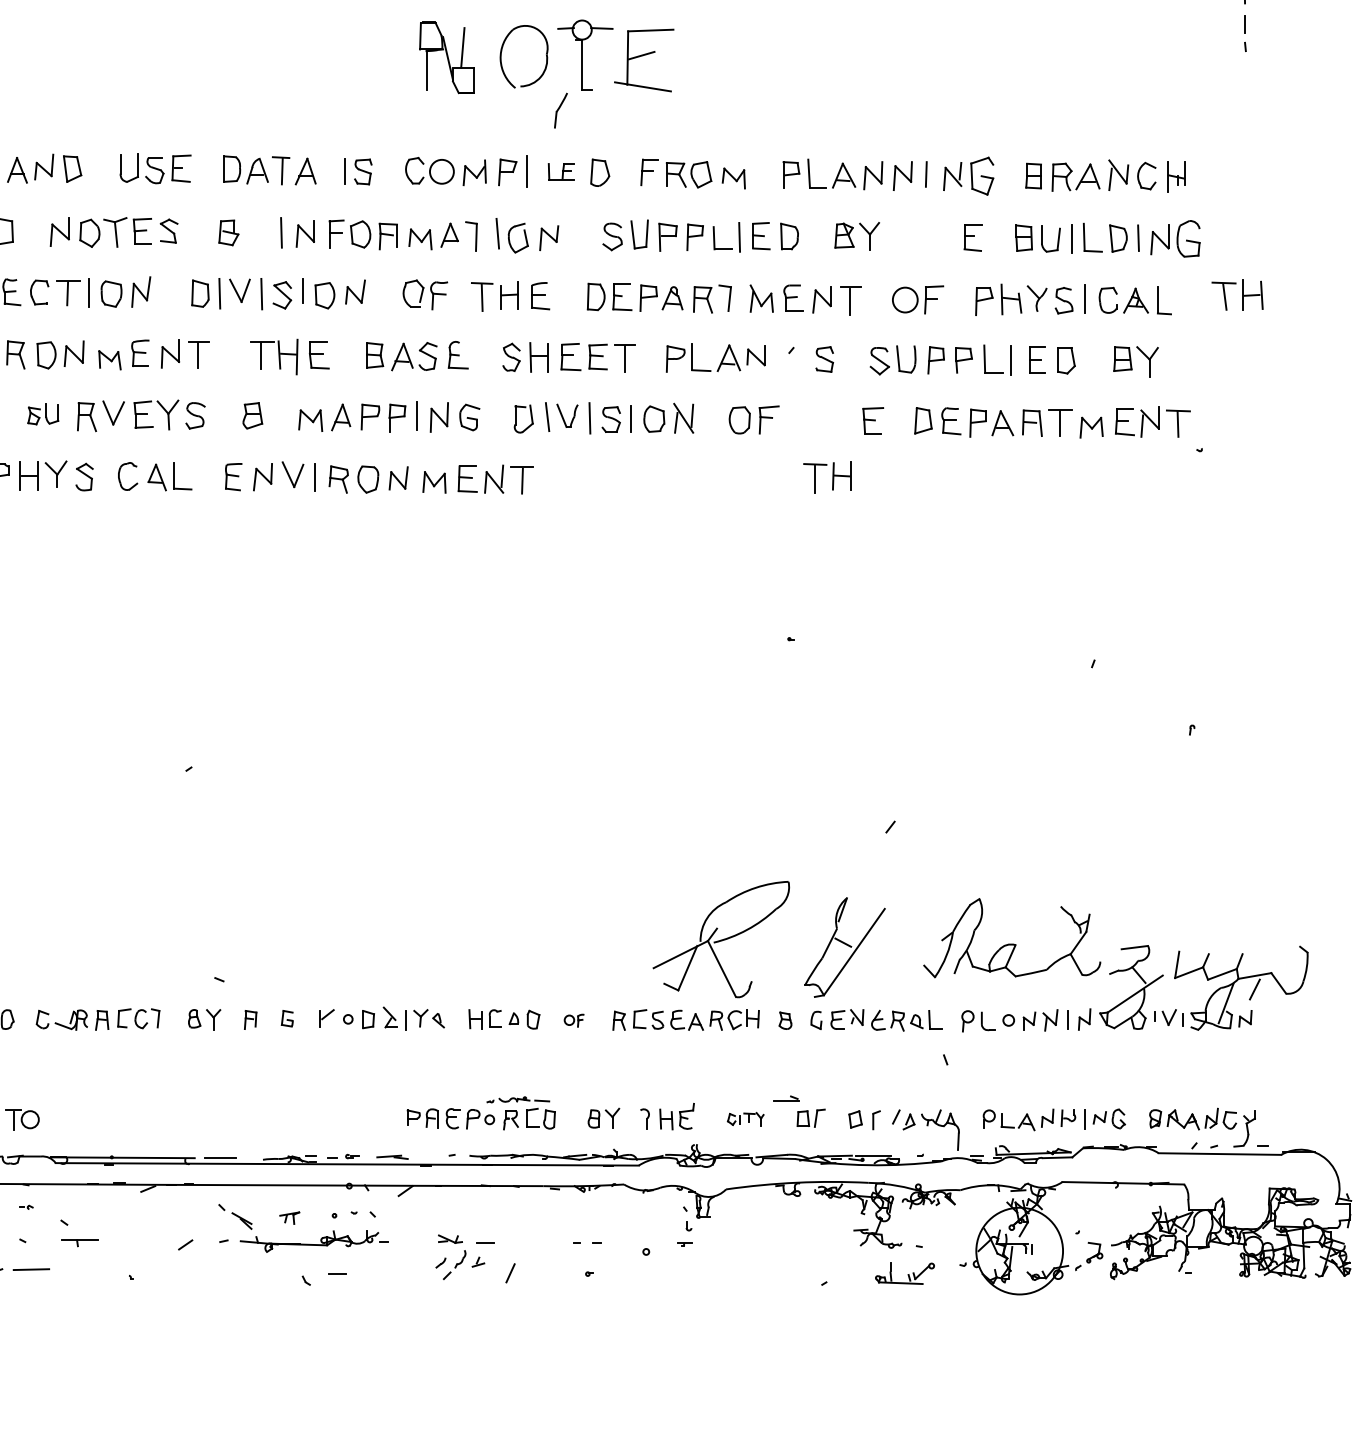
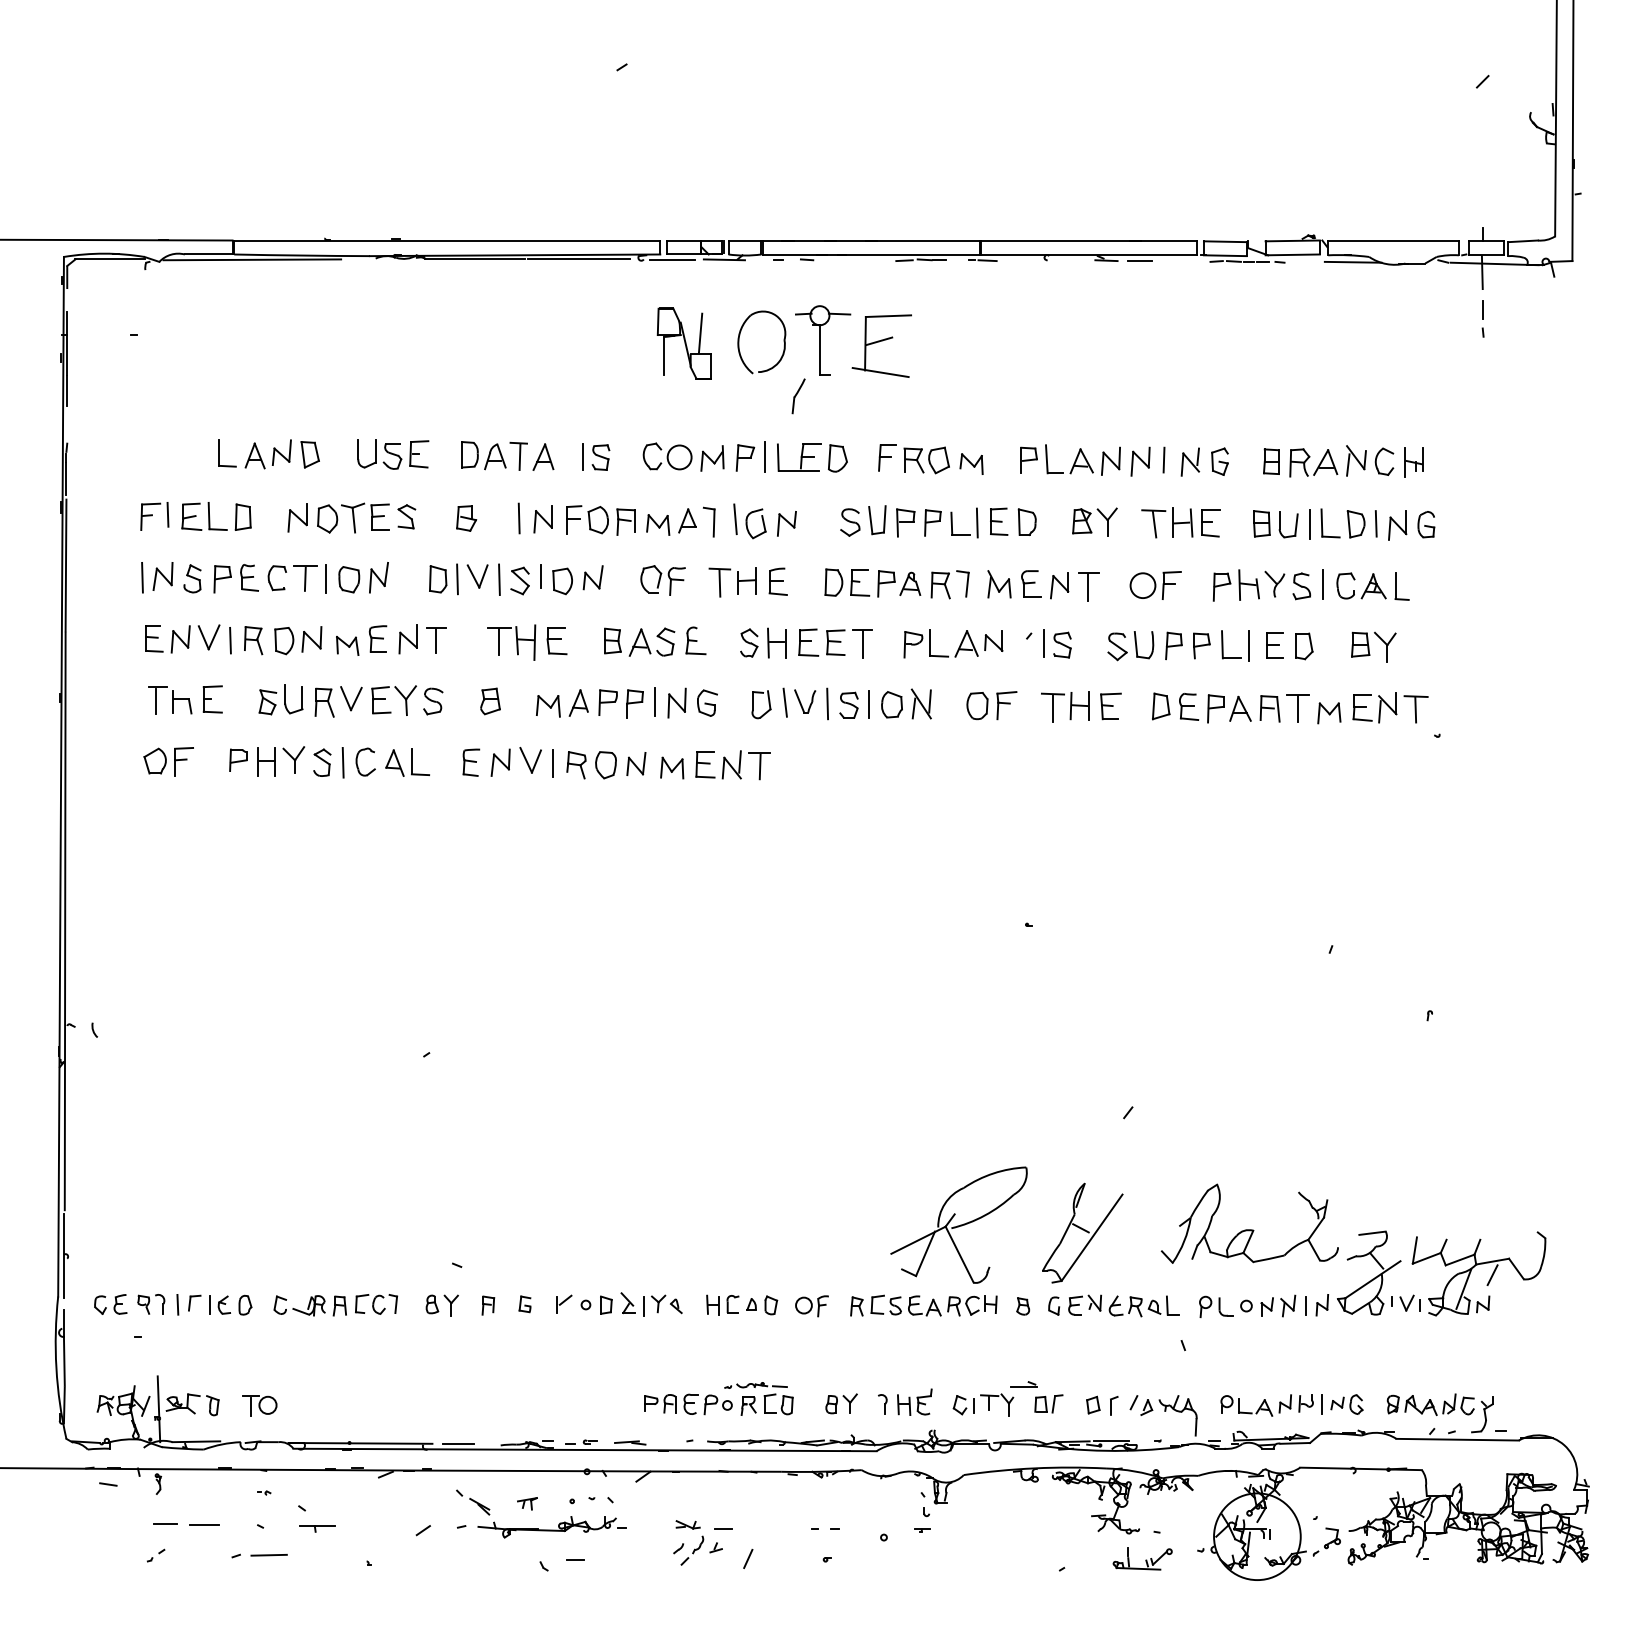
part: (561, 171) -> (799, 457), size x1.67
part: (981, 175) -> (1219, 461), size x0.71
part: (1188, 238) -> (1426, 524), size x0.71
part: (1237, 294) -> (1167, 522), moved
line: (805, 357) -> (1043, 643), added
part: (42, 413) -> (280, 699), size x1.43
line: (104, 476) -> (342, 762), added
part: (827, 476) -> (1065, 706), moved
part: (573, 1020) -> (811, 1306), size x1.67
part: (745, 1118) -> (983, 1404), size x1.67

